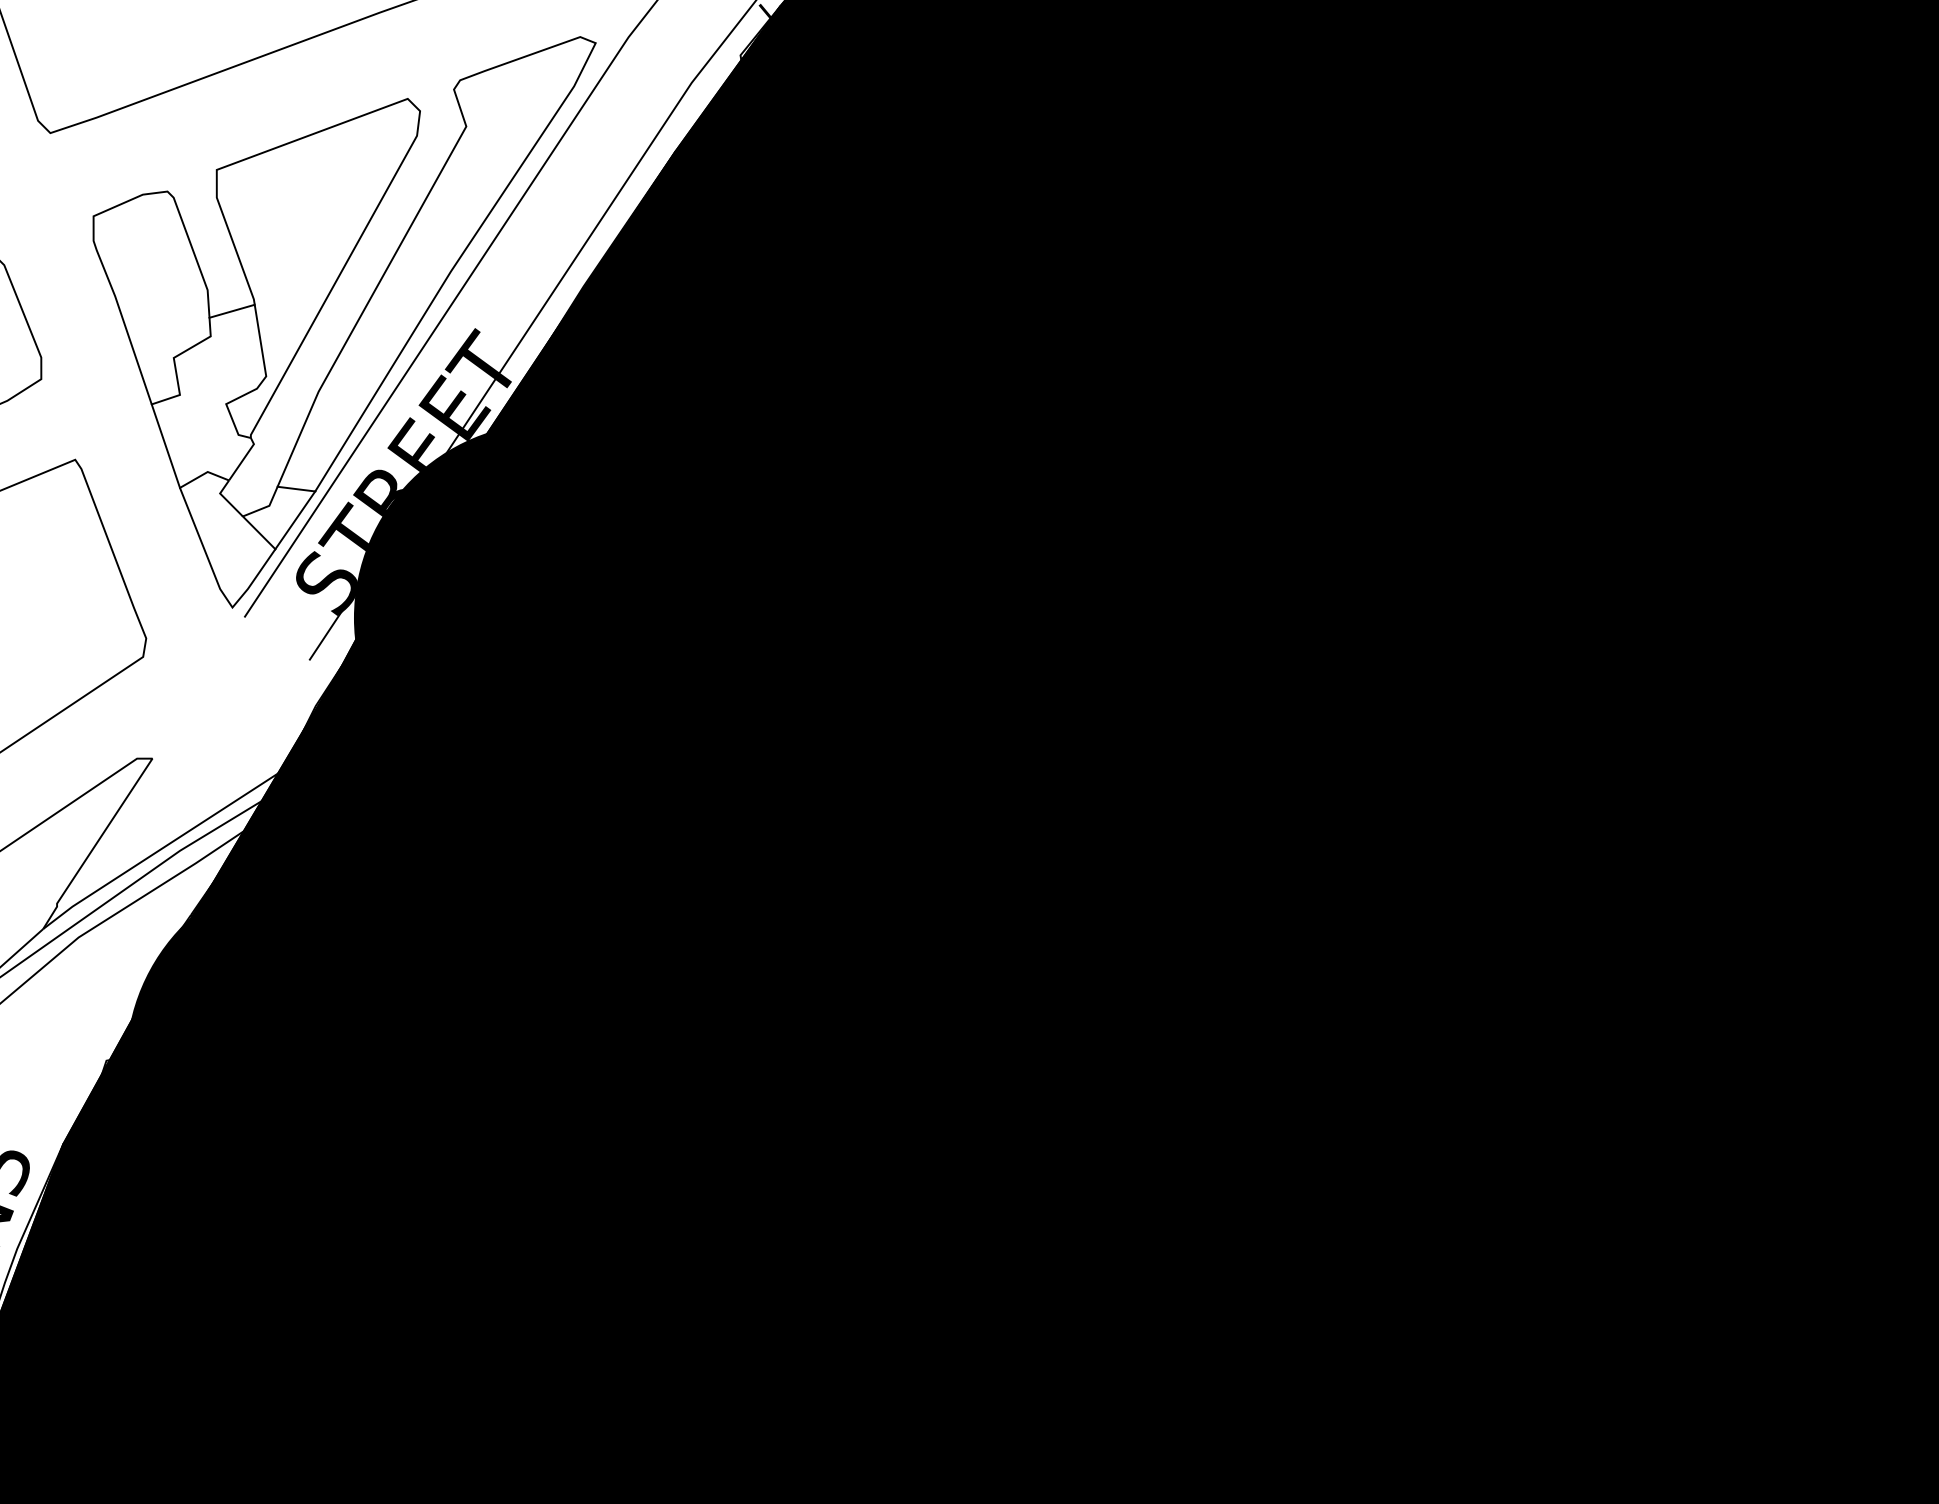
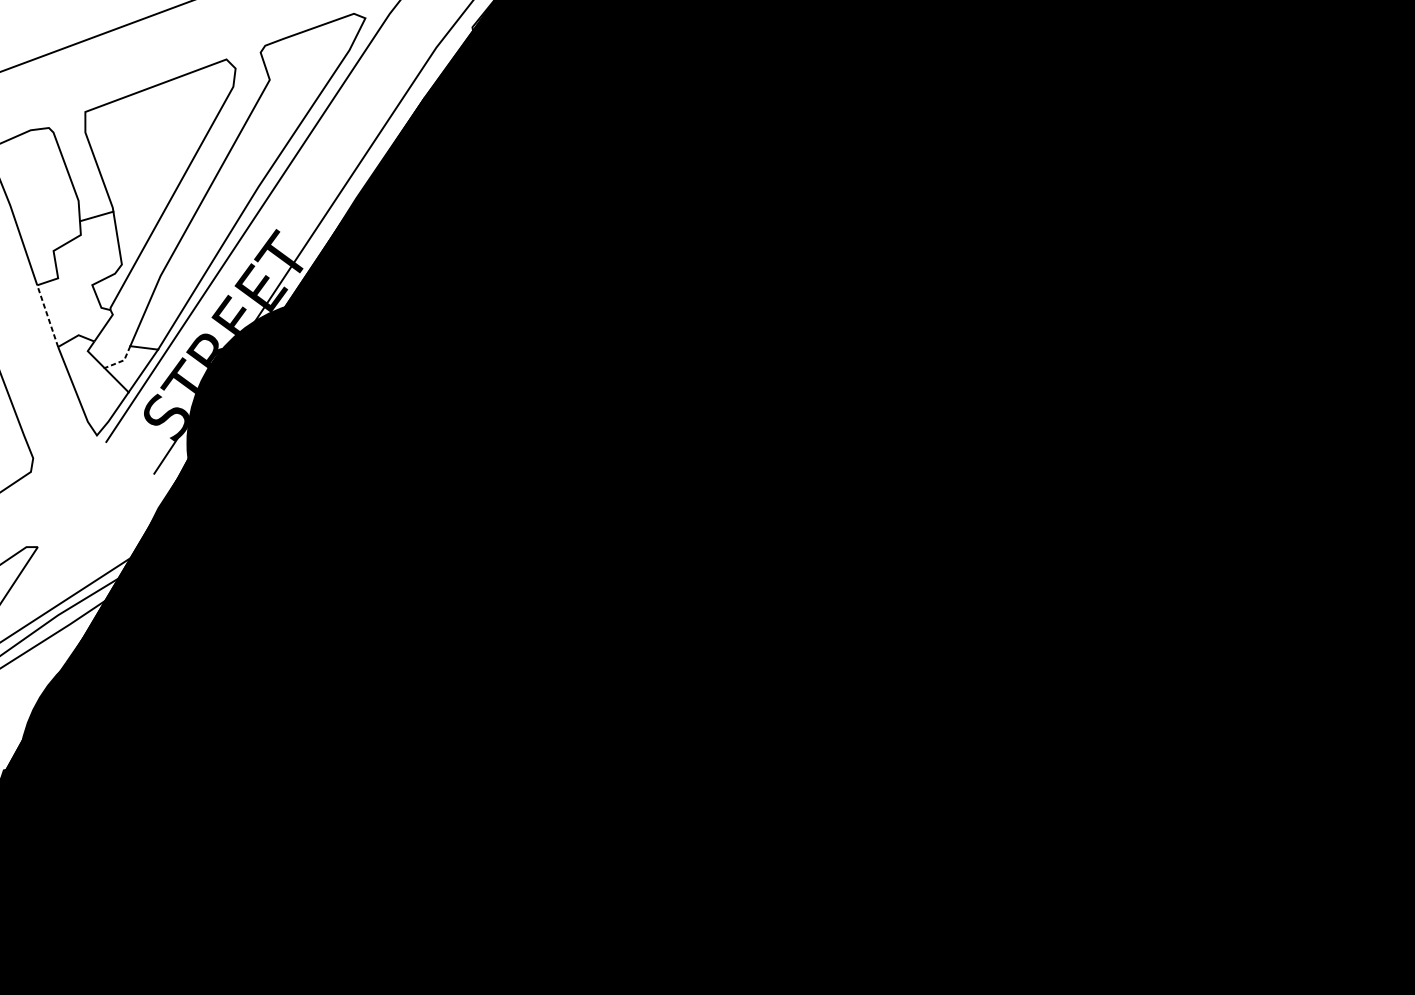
line: (165, 445) -> (47, 315), solid -> dashed
line: (265, 507) -> (121, 361), solid -> dashed

